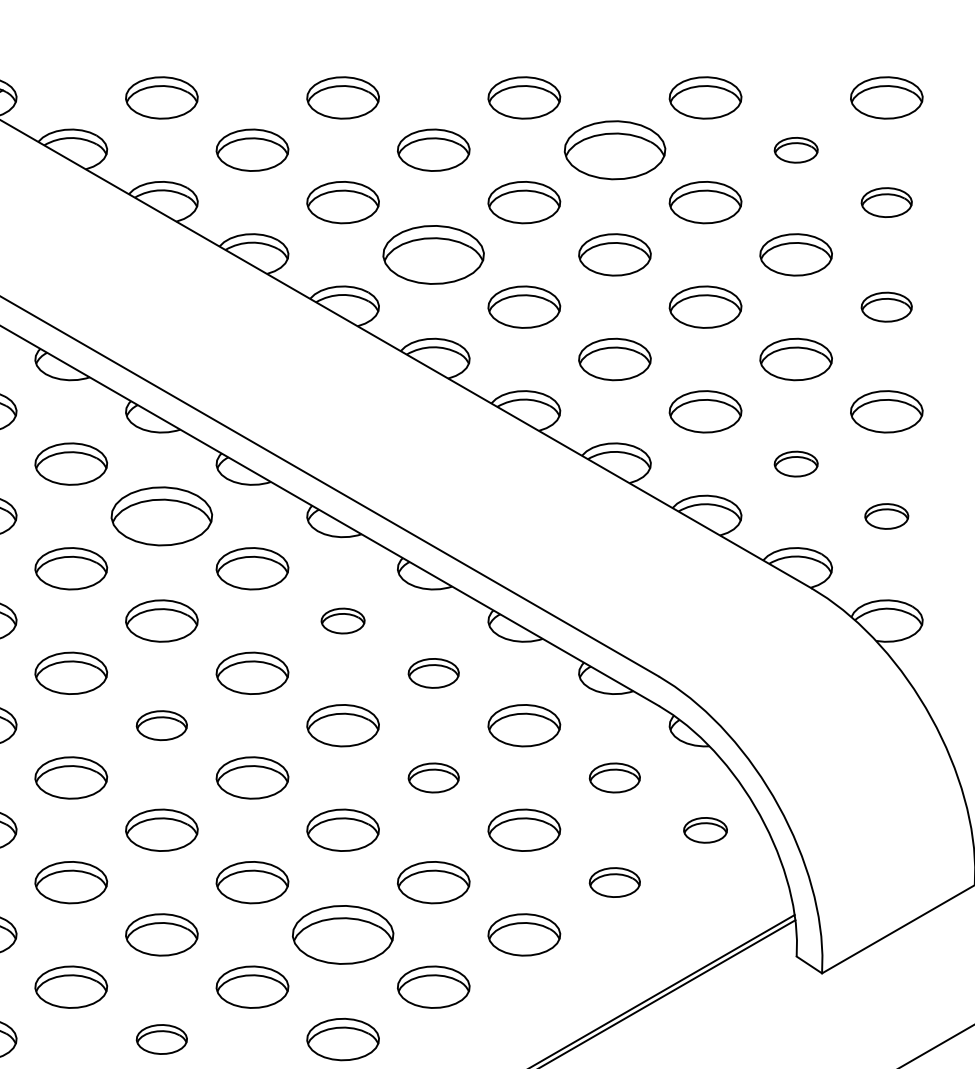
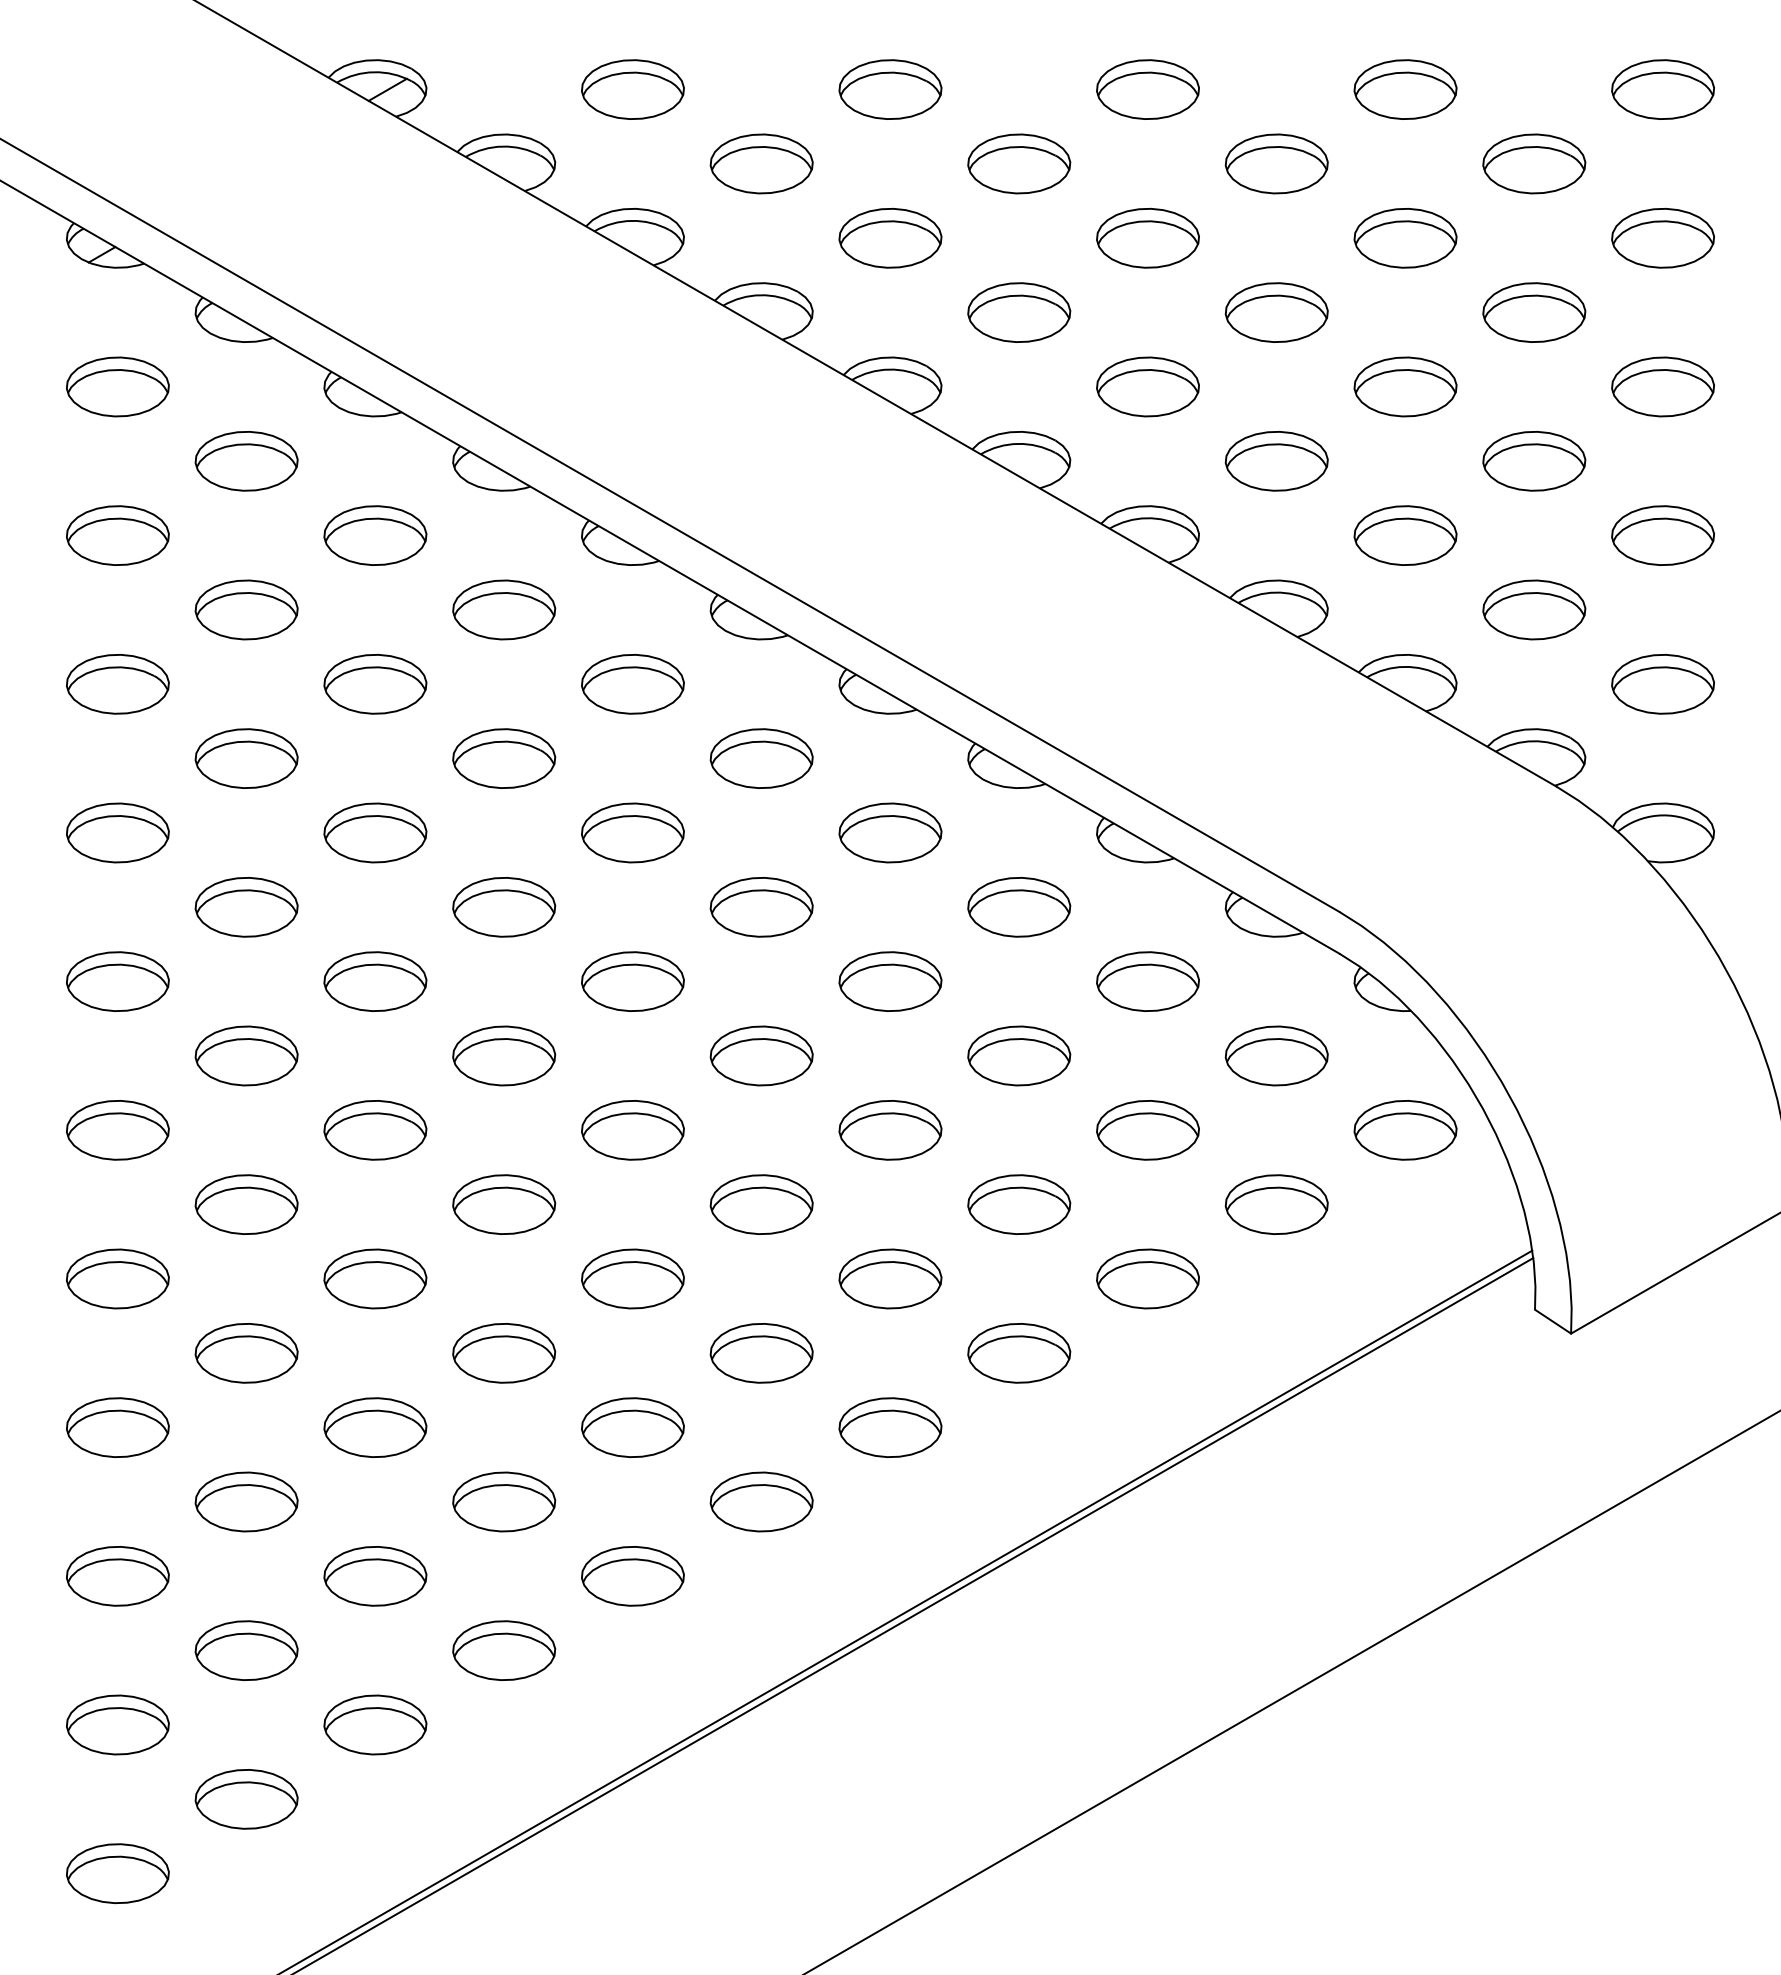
part: (614, 149) -> (1276, 163), size x0.71
part: (796, 149) -> (1534, 163), size x1.67
part: (886, 202) -> (1662, 238), size x1.43
part: (433, 254) -> (1019, 312), size x0.71
part: (886, 306) -> (1662, 386), size x1.43
part: (796, 463) -> (1534, 609), size x1.67
part: (161, 516) -> (632, 684), size x0.71
part: (886, 516) -> (1662, 684), size x1.67
part: (343, 620) -> (890, 832), size x1.67
part: (433, 673) -> (1019, 907), size x1.43
part: (161, 725) -> (632, 981), size x1.43
part: (433, 777) -> (1019, 1055), size x1.43
part: (614, 777) -> (1276, 1055), size x1.43
part: (705, 830) -> (1405, 1130), size x1.67
part: (614, 882) -> (1276, 1204), size x1.43
part: (343, 934) -> (890, 1278), size x0.71
part: (161, 1039) -> (632, 1427), size x1.43

